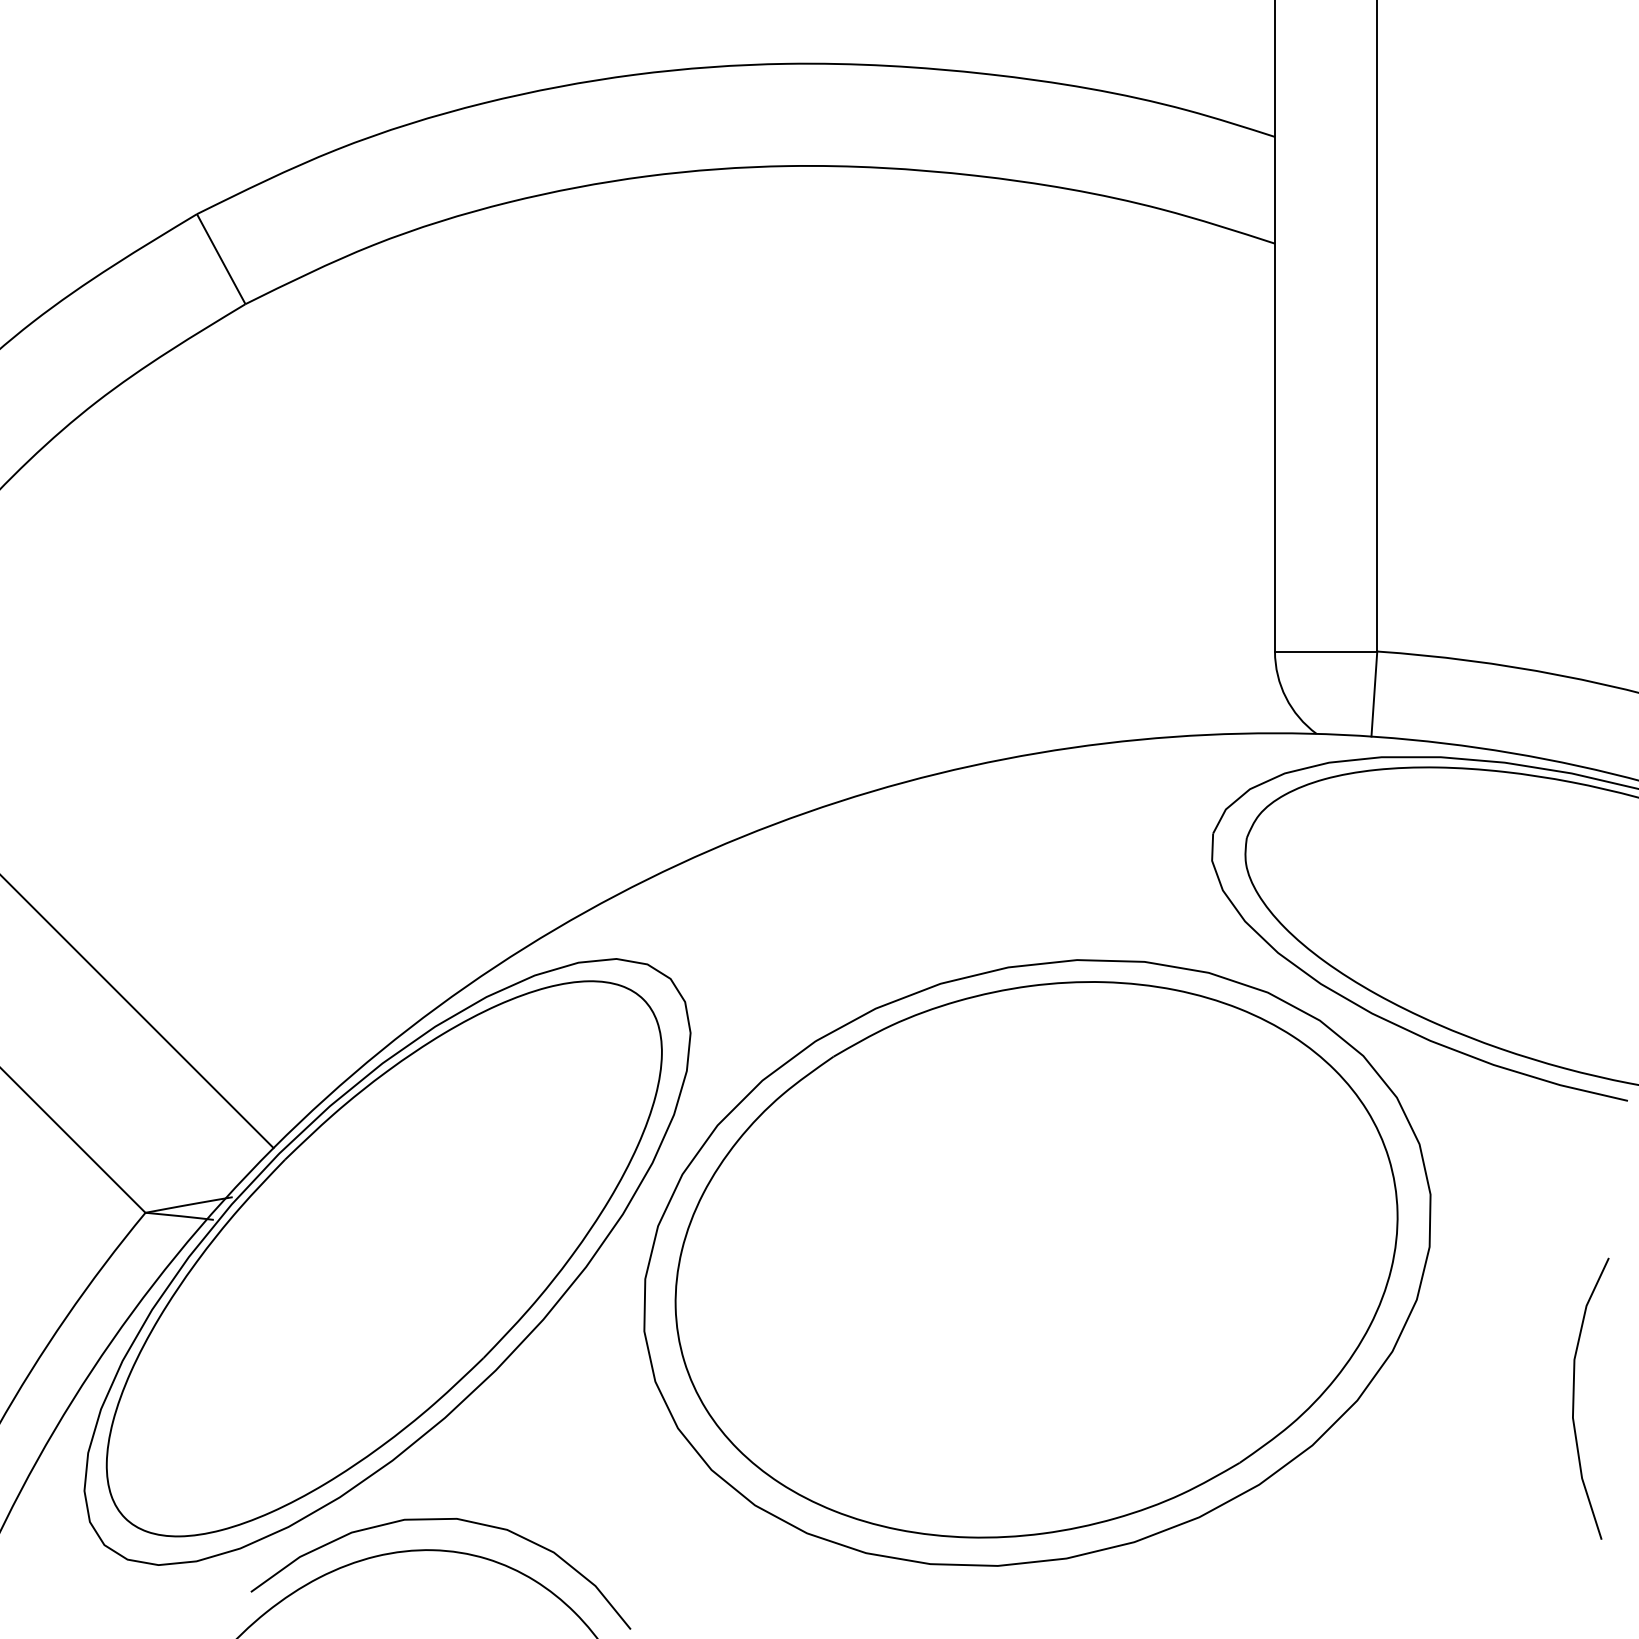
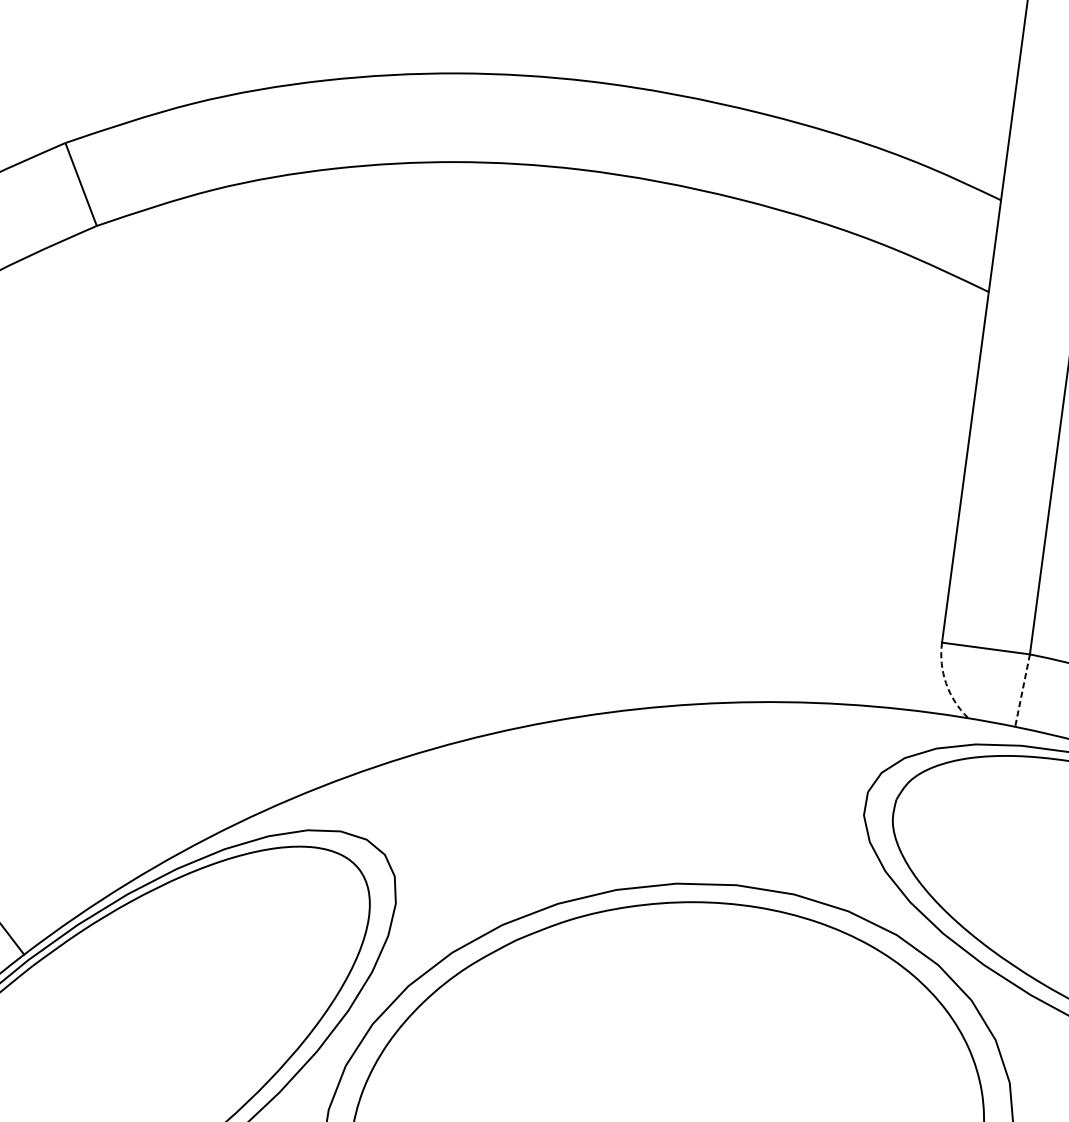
line: (1374, 694) -> (1022, 691), solid -> dashed
arc: (1286, 697) -> (946, 683), solid -> dashed

